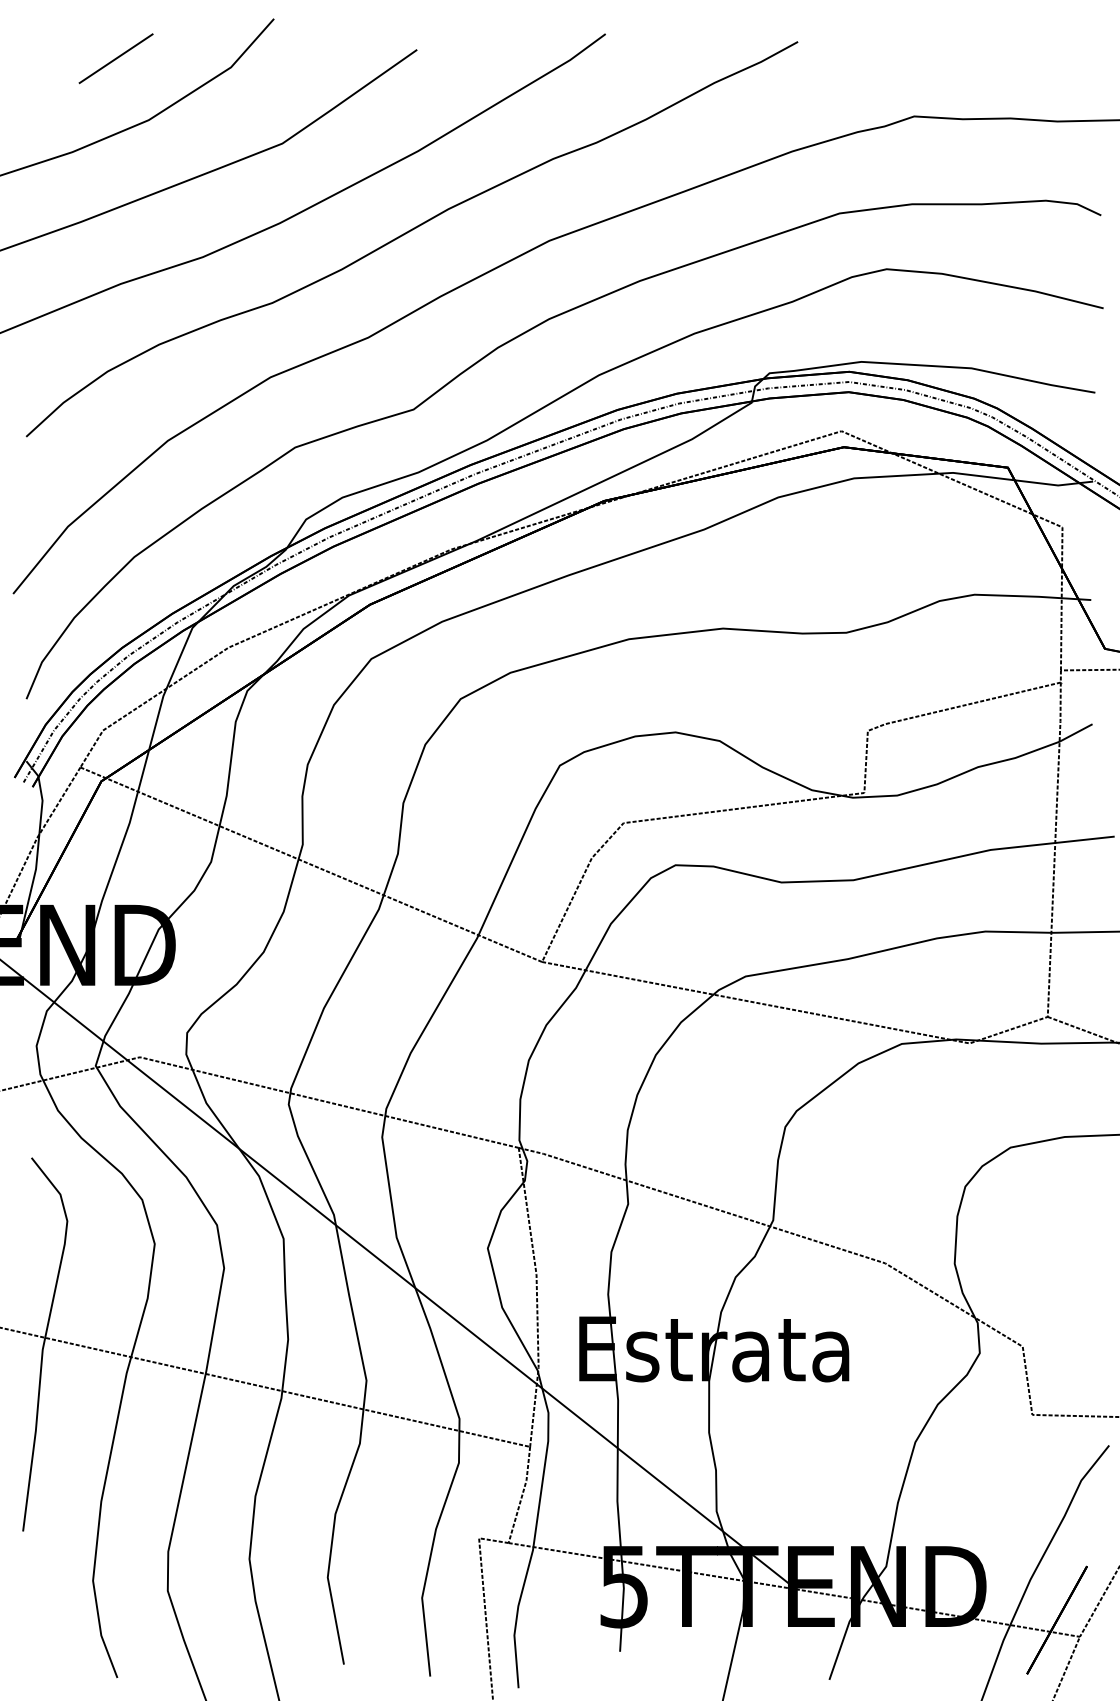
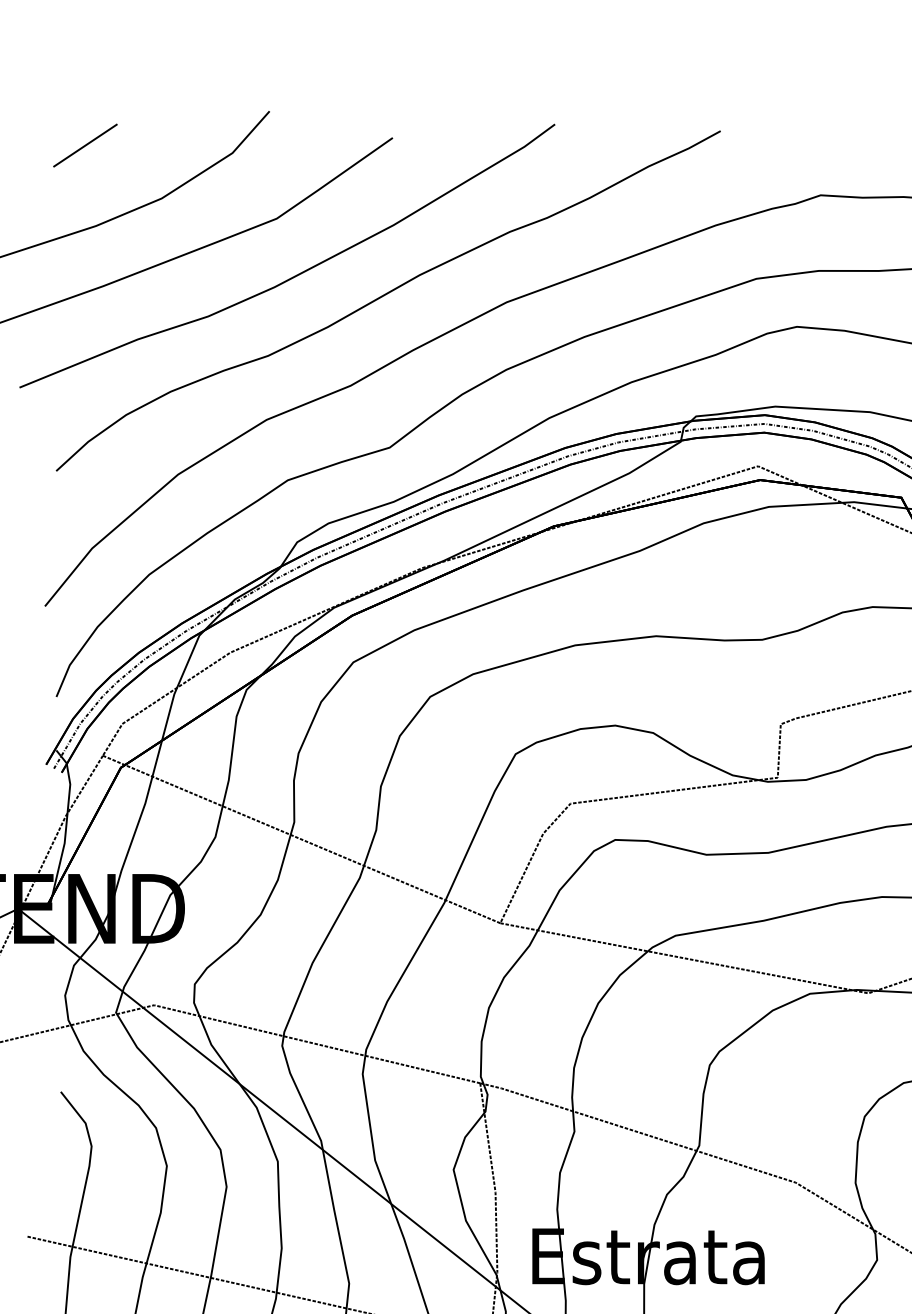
line: (115, 58) -> (84, 145), moved

